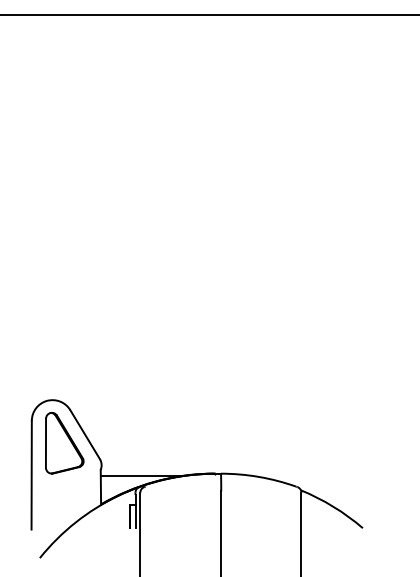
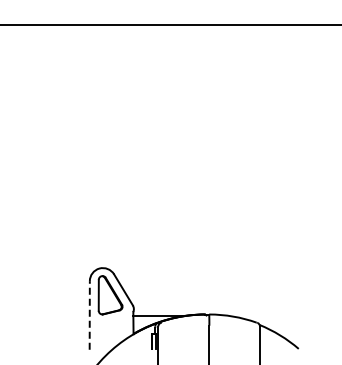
line: (31, 473) -> (89, 314), solid -> dashed

